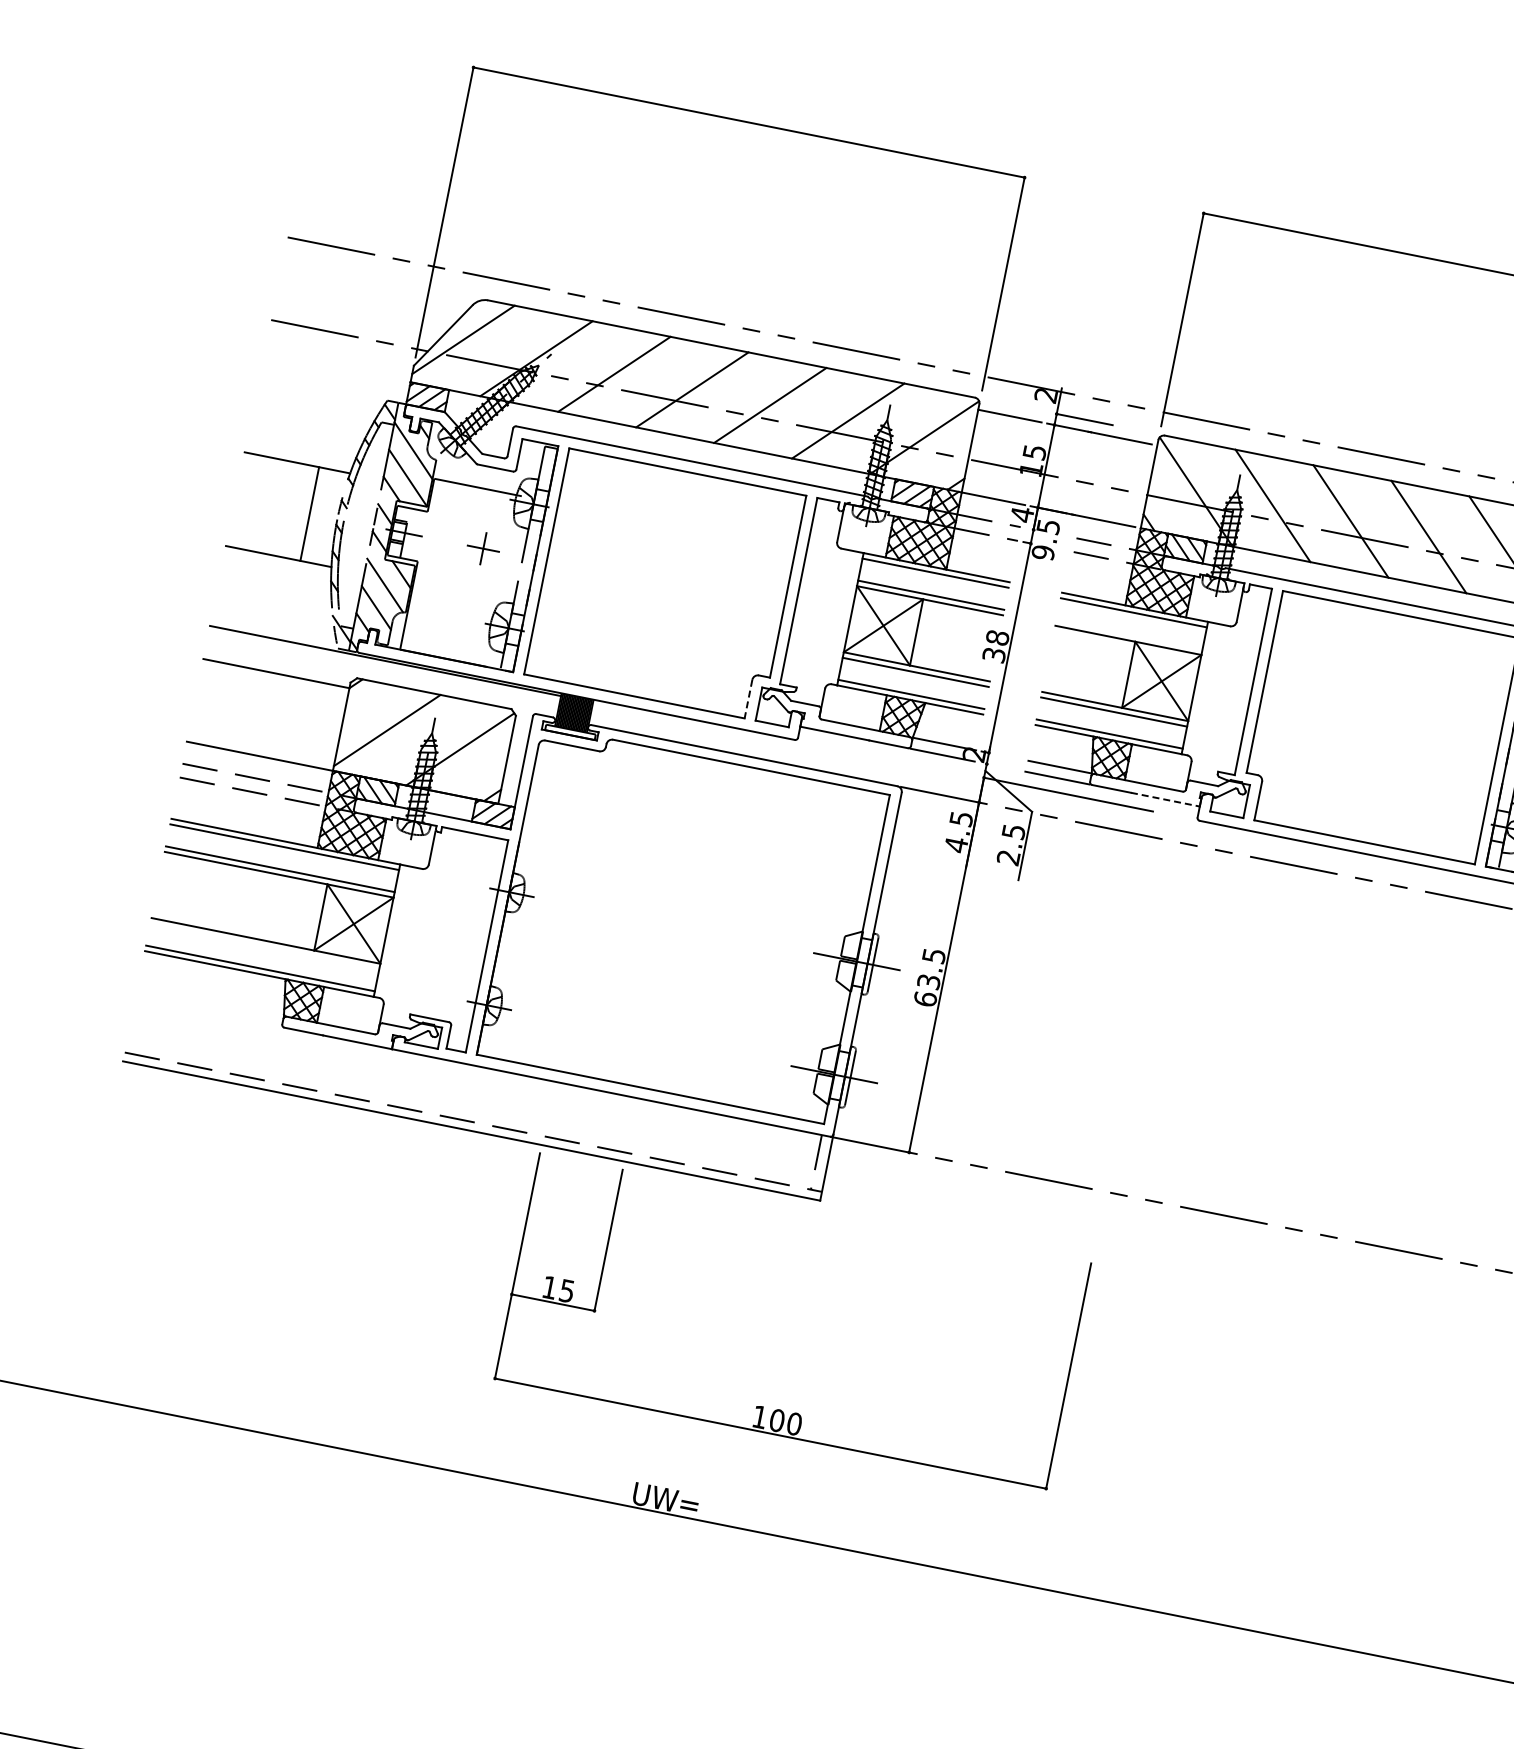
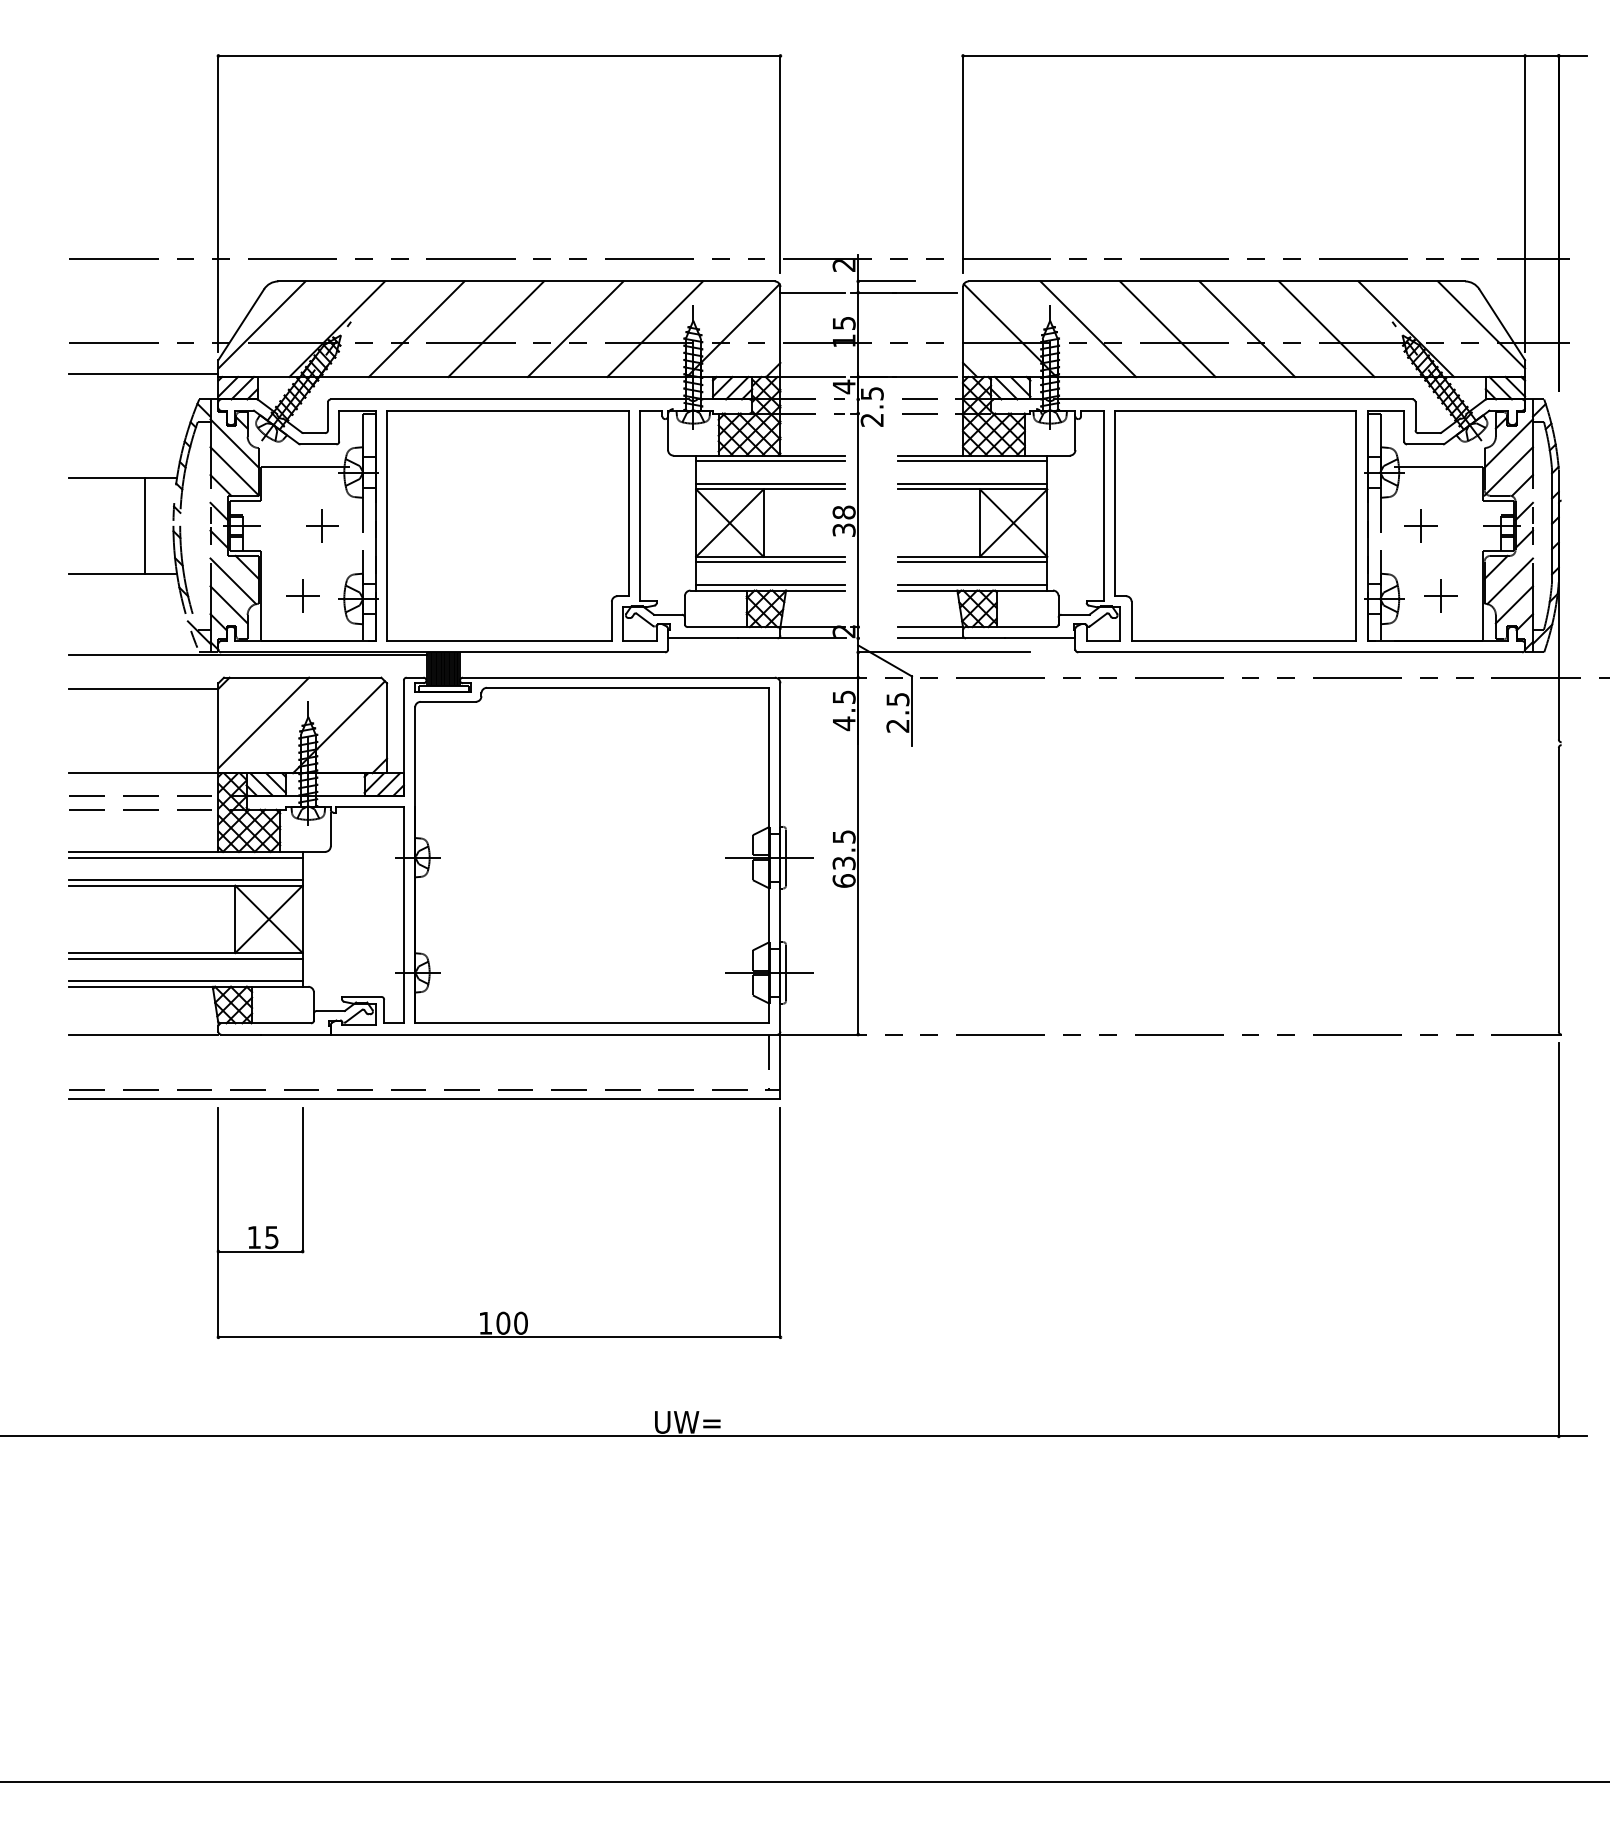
line: (337, 365) -> (143, 374), added
text: (1042, 552) -> (871, 420), 9.5 -> 2.5
part: (450, 613) -> (302, 595), added
line: (1129, 634) -> (972, 483), added
line: (748, 699) -> (611, 621), dashed -> solid
line: (1165, 799) -> (1040, 638), dashed -> solid
line: (264, 946) -> (185, 958), added
line: (208, 1012) -> (143, 1034), added
part: (778, 1408) -> (502, 1311), moved

